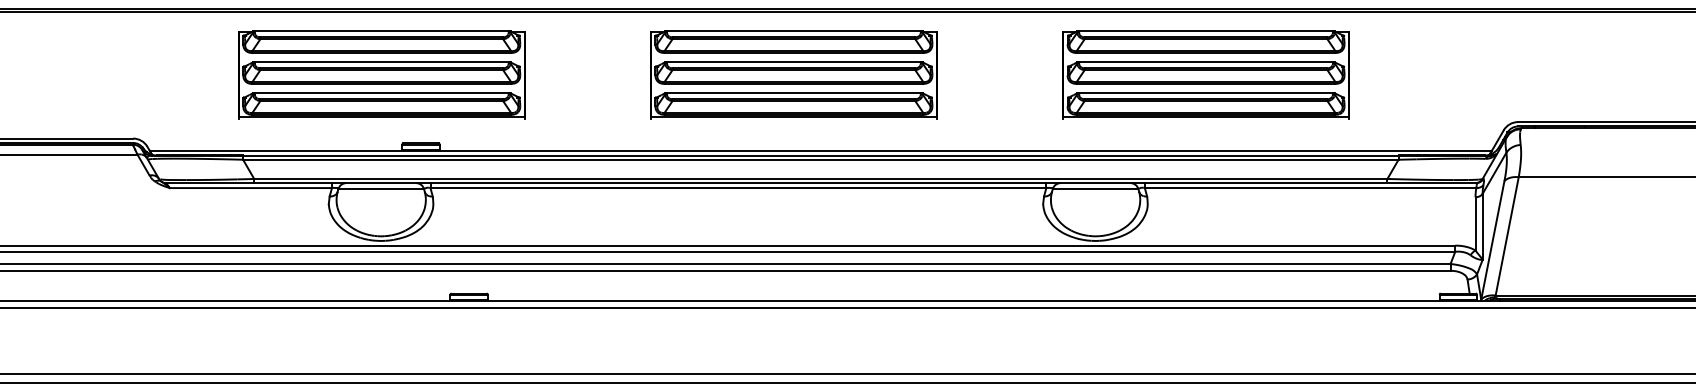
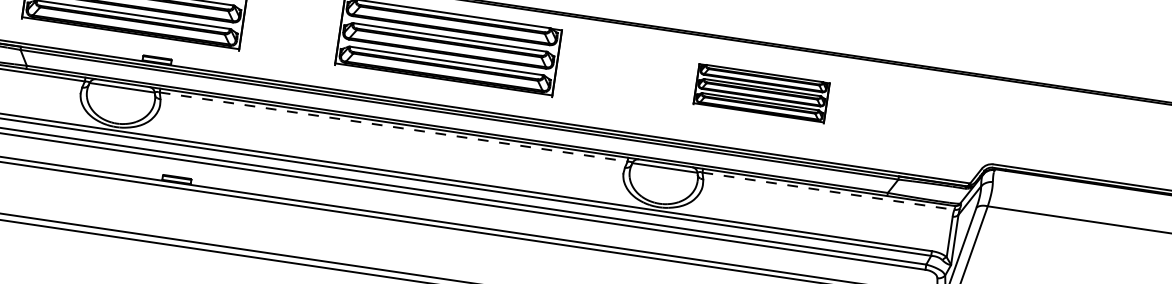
part: (1205, 74) -> (761, 93), size x0.6
line: (738, 188) -> (393, 127), solid -> dashed
line: (1310, 188) -> (828, 191), solid -> dashed

